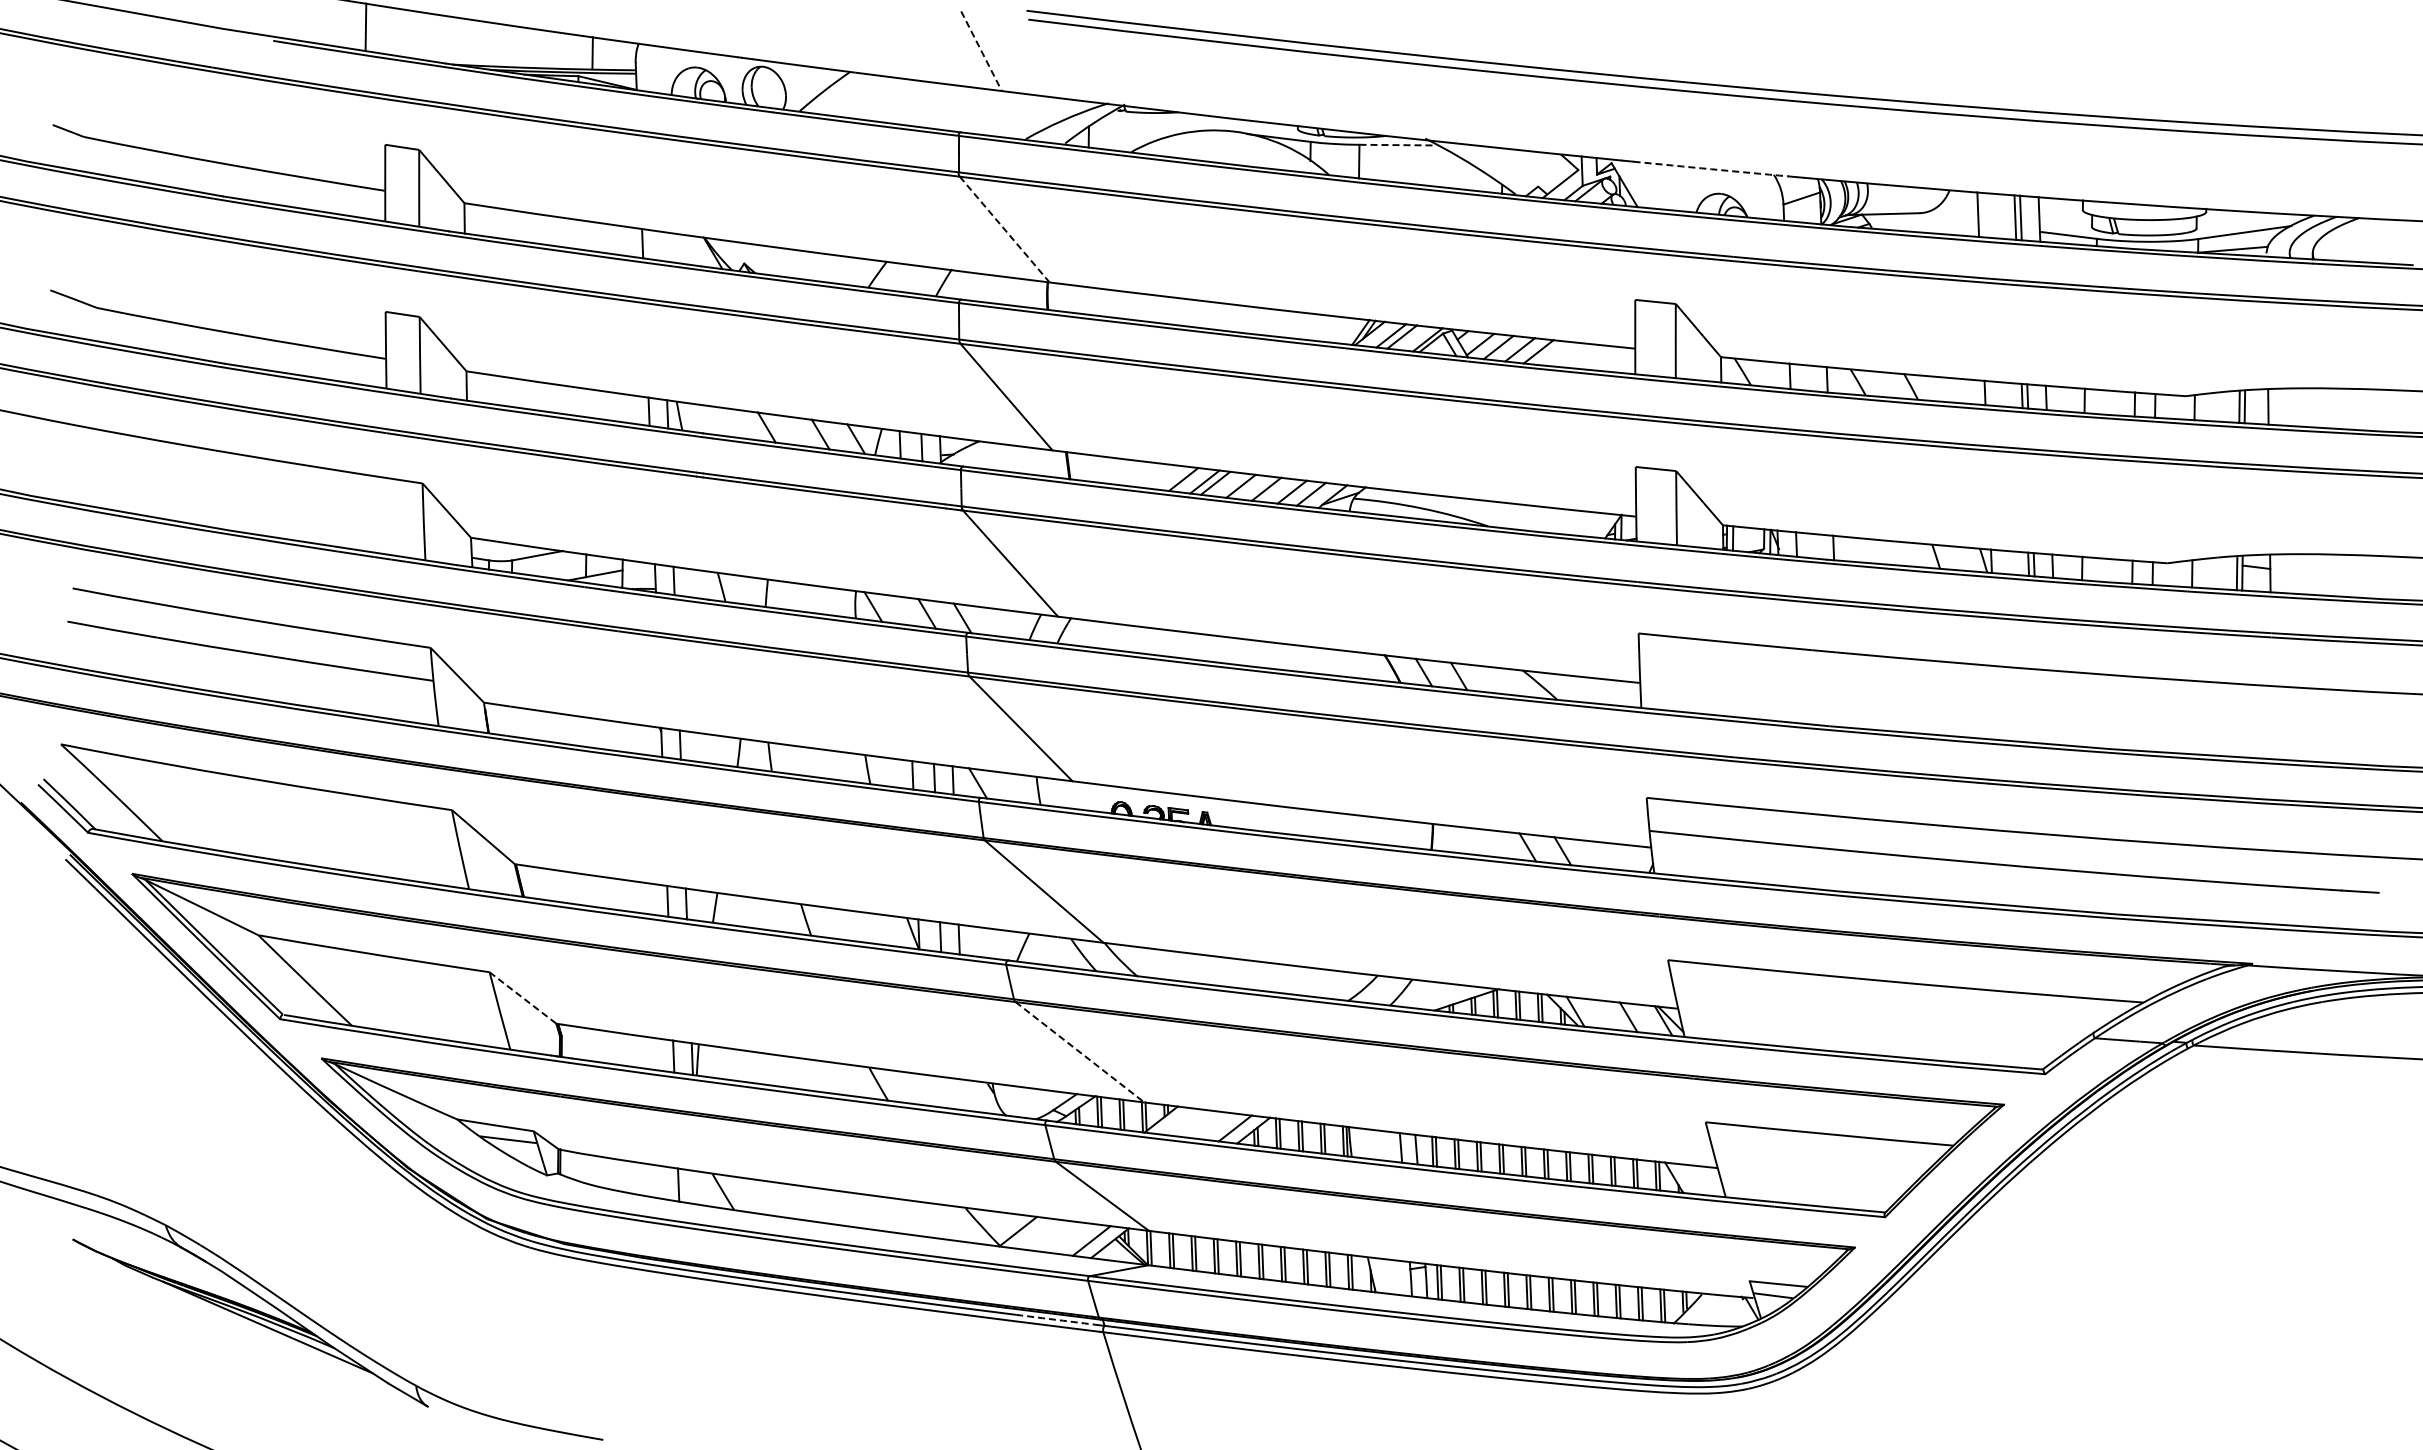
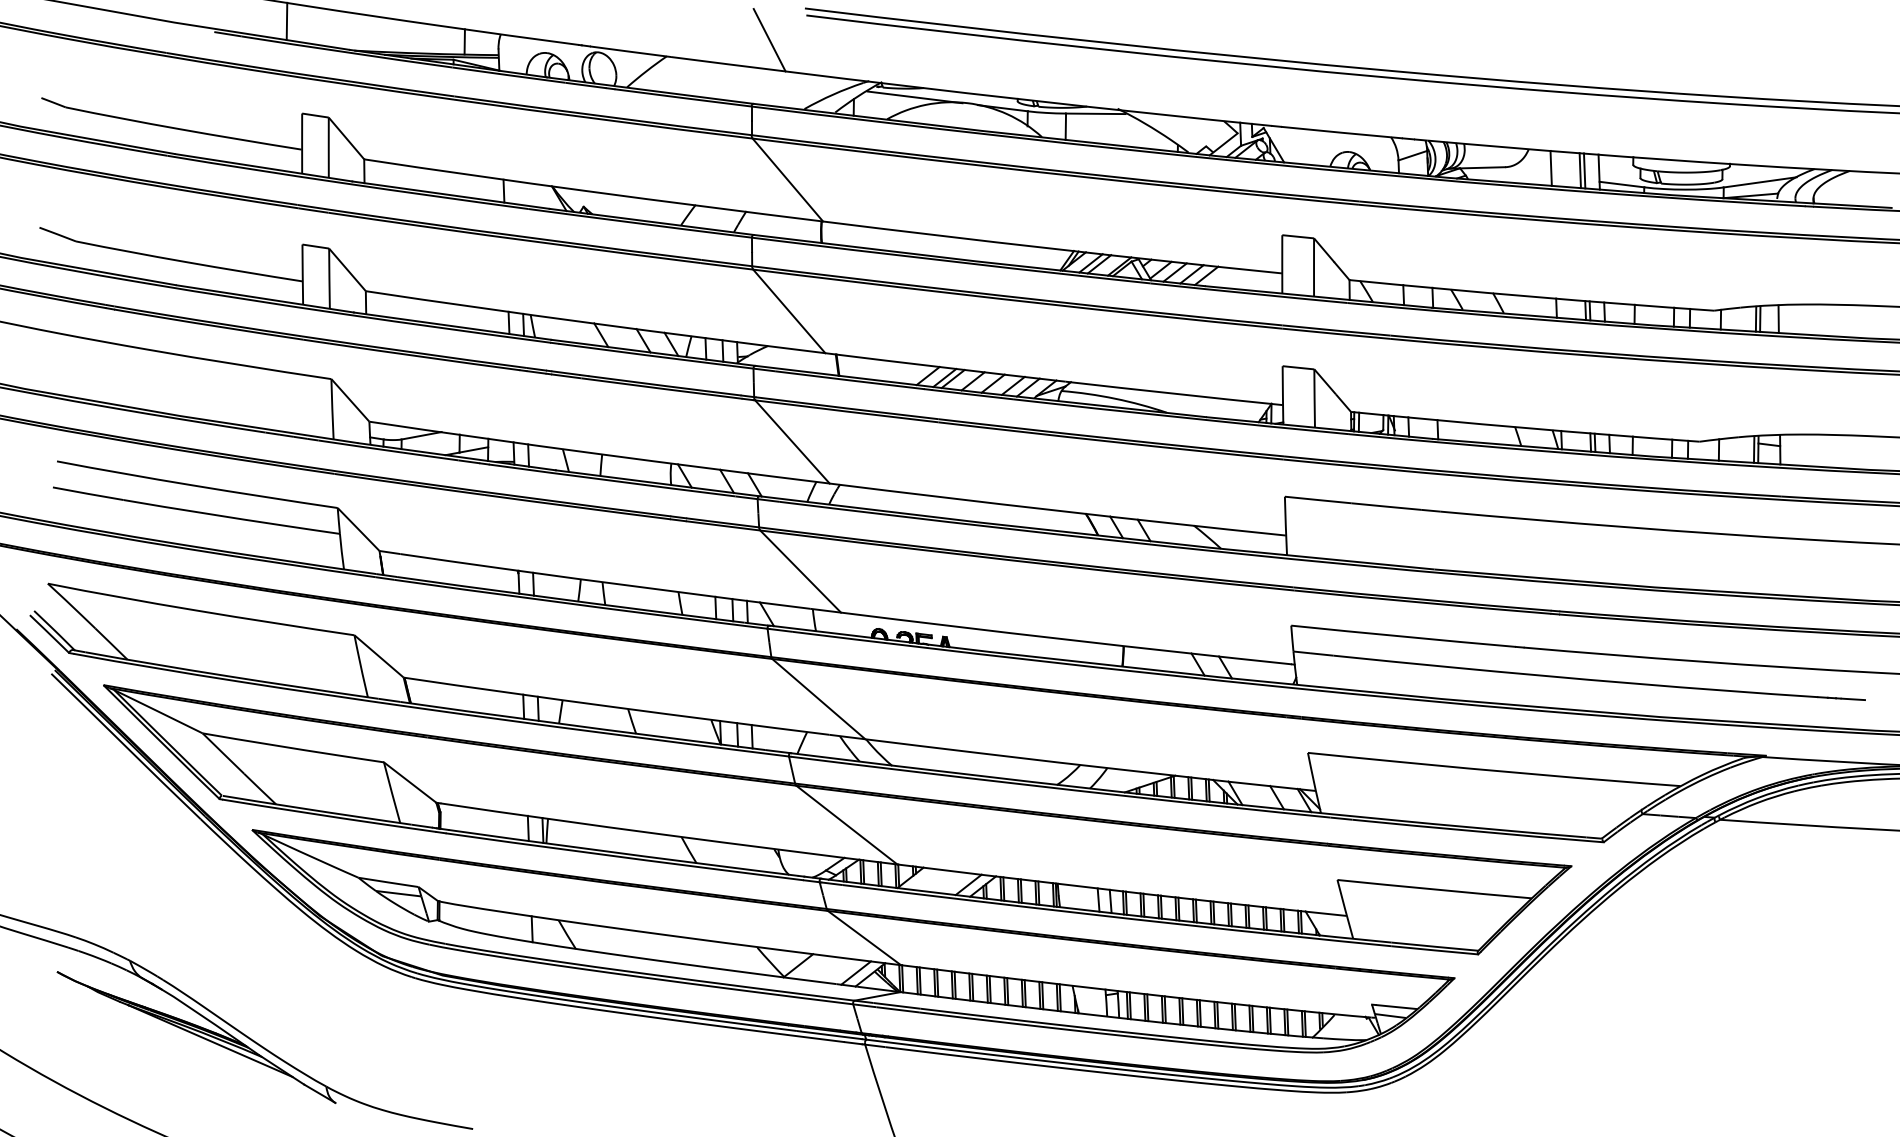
line: (981, 51) -> (769, 40), dashed -> solid
line: (1166, 123) -> (914, 96), added
line: (1397, 145) -> (1095, 114), dashed -> solid
arc: (1711, 169) -> (1342, 132), dashed -> solid
line: (1005, 229) -> (788, 179), dashed -> solid
line: (523, 998) -> (410, 782), dashed -> solid
line: (1079, 1052) -> (846, 825), dashed -> solid
arc: (1058, 1320) -> (830, 1035), dashed -> solid

